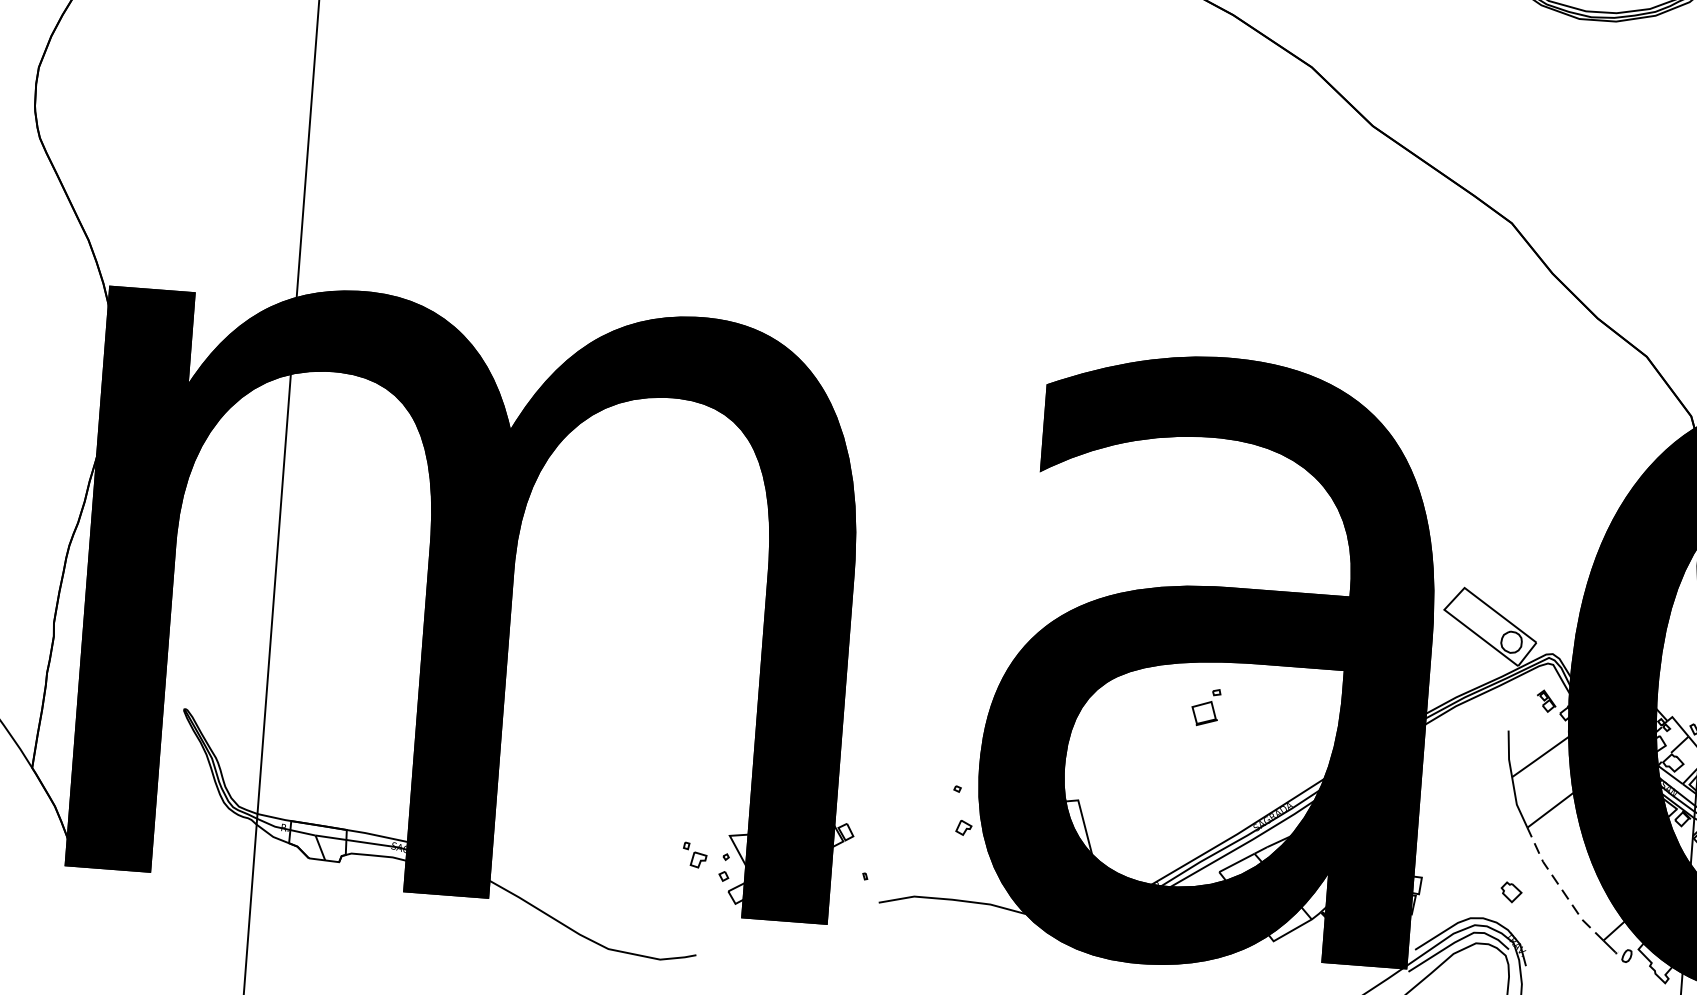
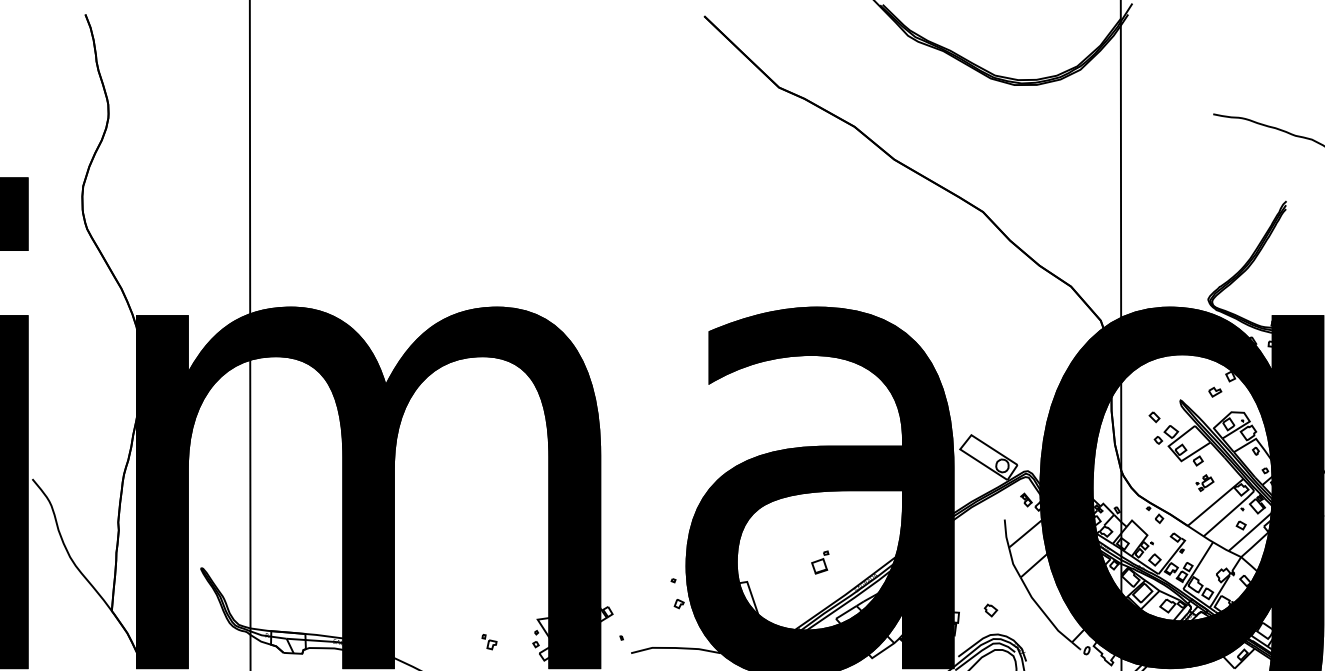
part: (1206, 707) -> (820, 562), moved
part: (694, 855) -> (489, 642), moved
line: (1560, 887) -> (1043, 612), dashed -> solid
part: (1510, 892) -> (990, 610), moved

